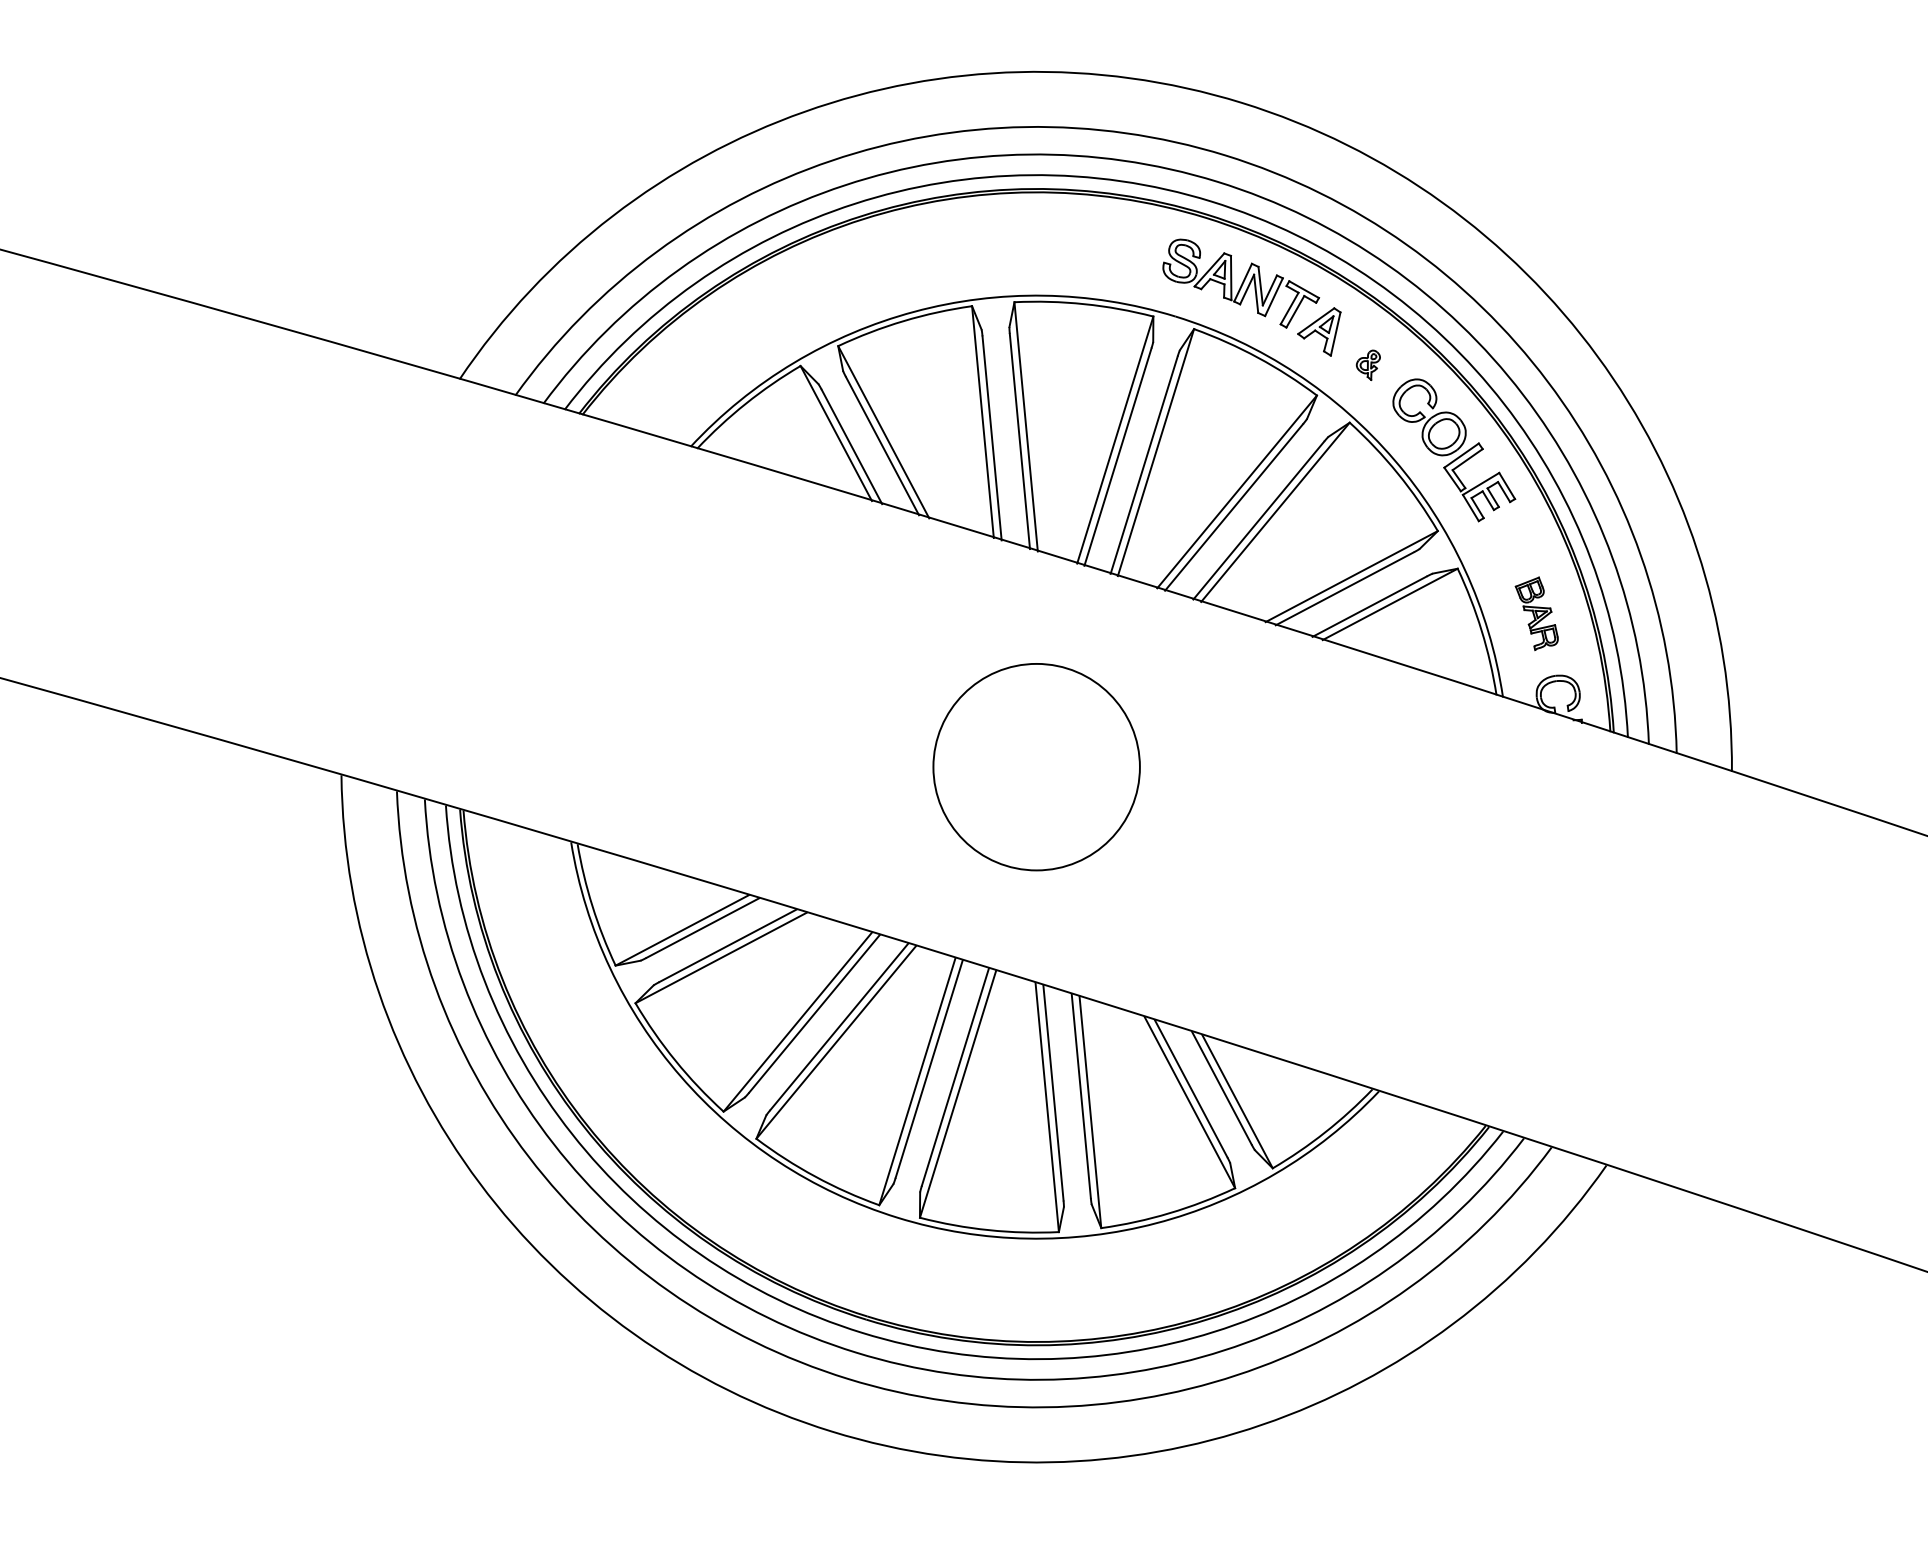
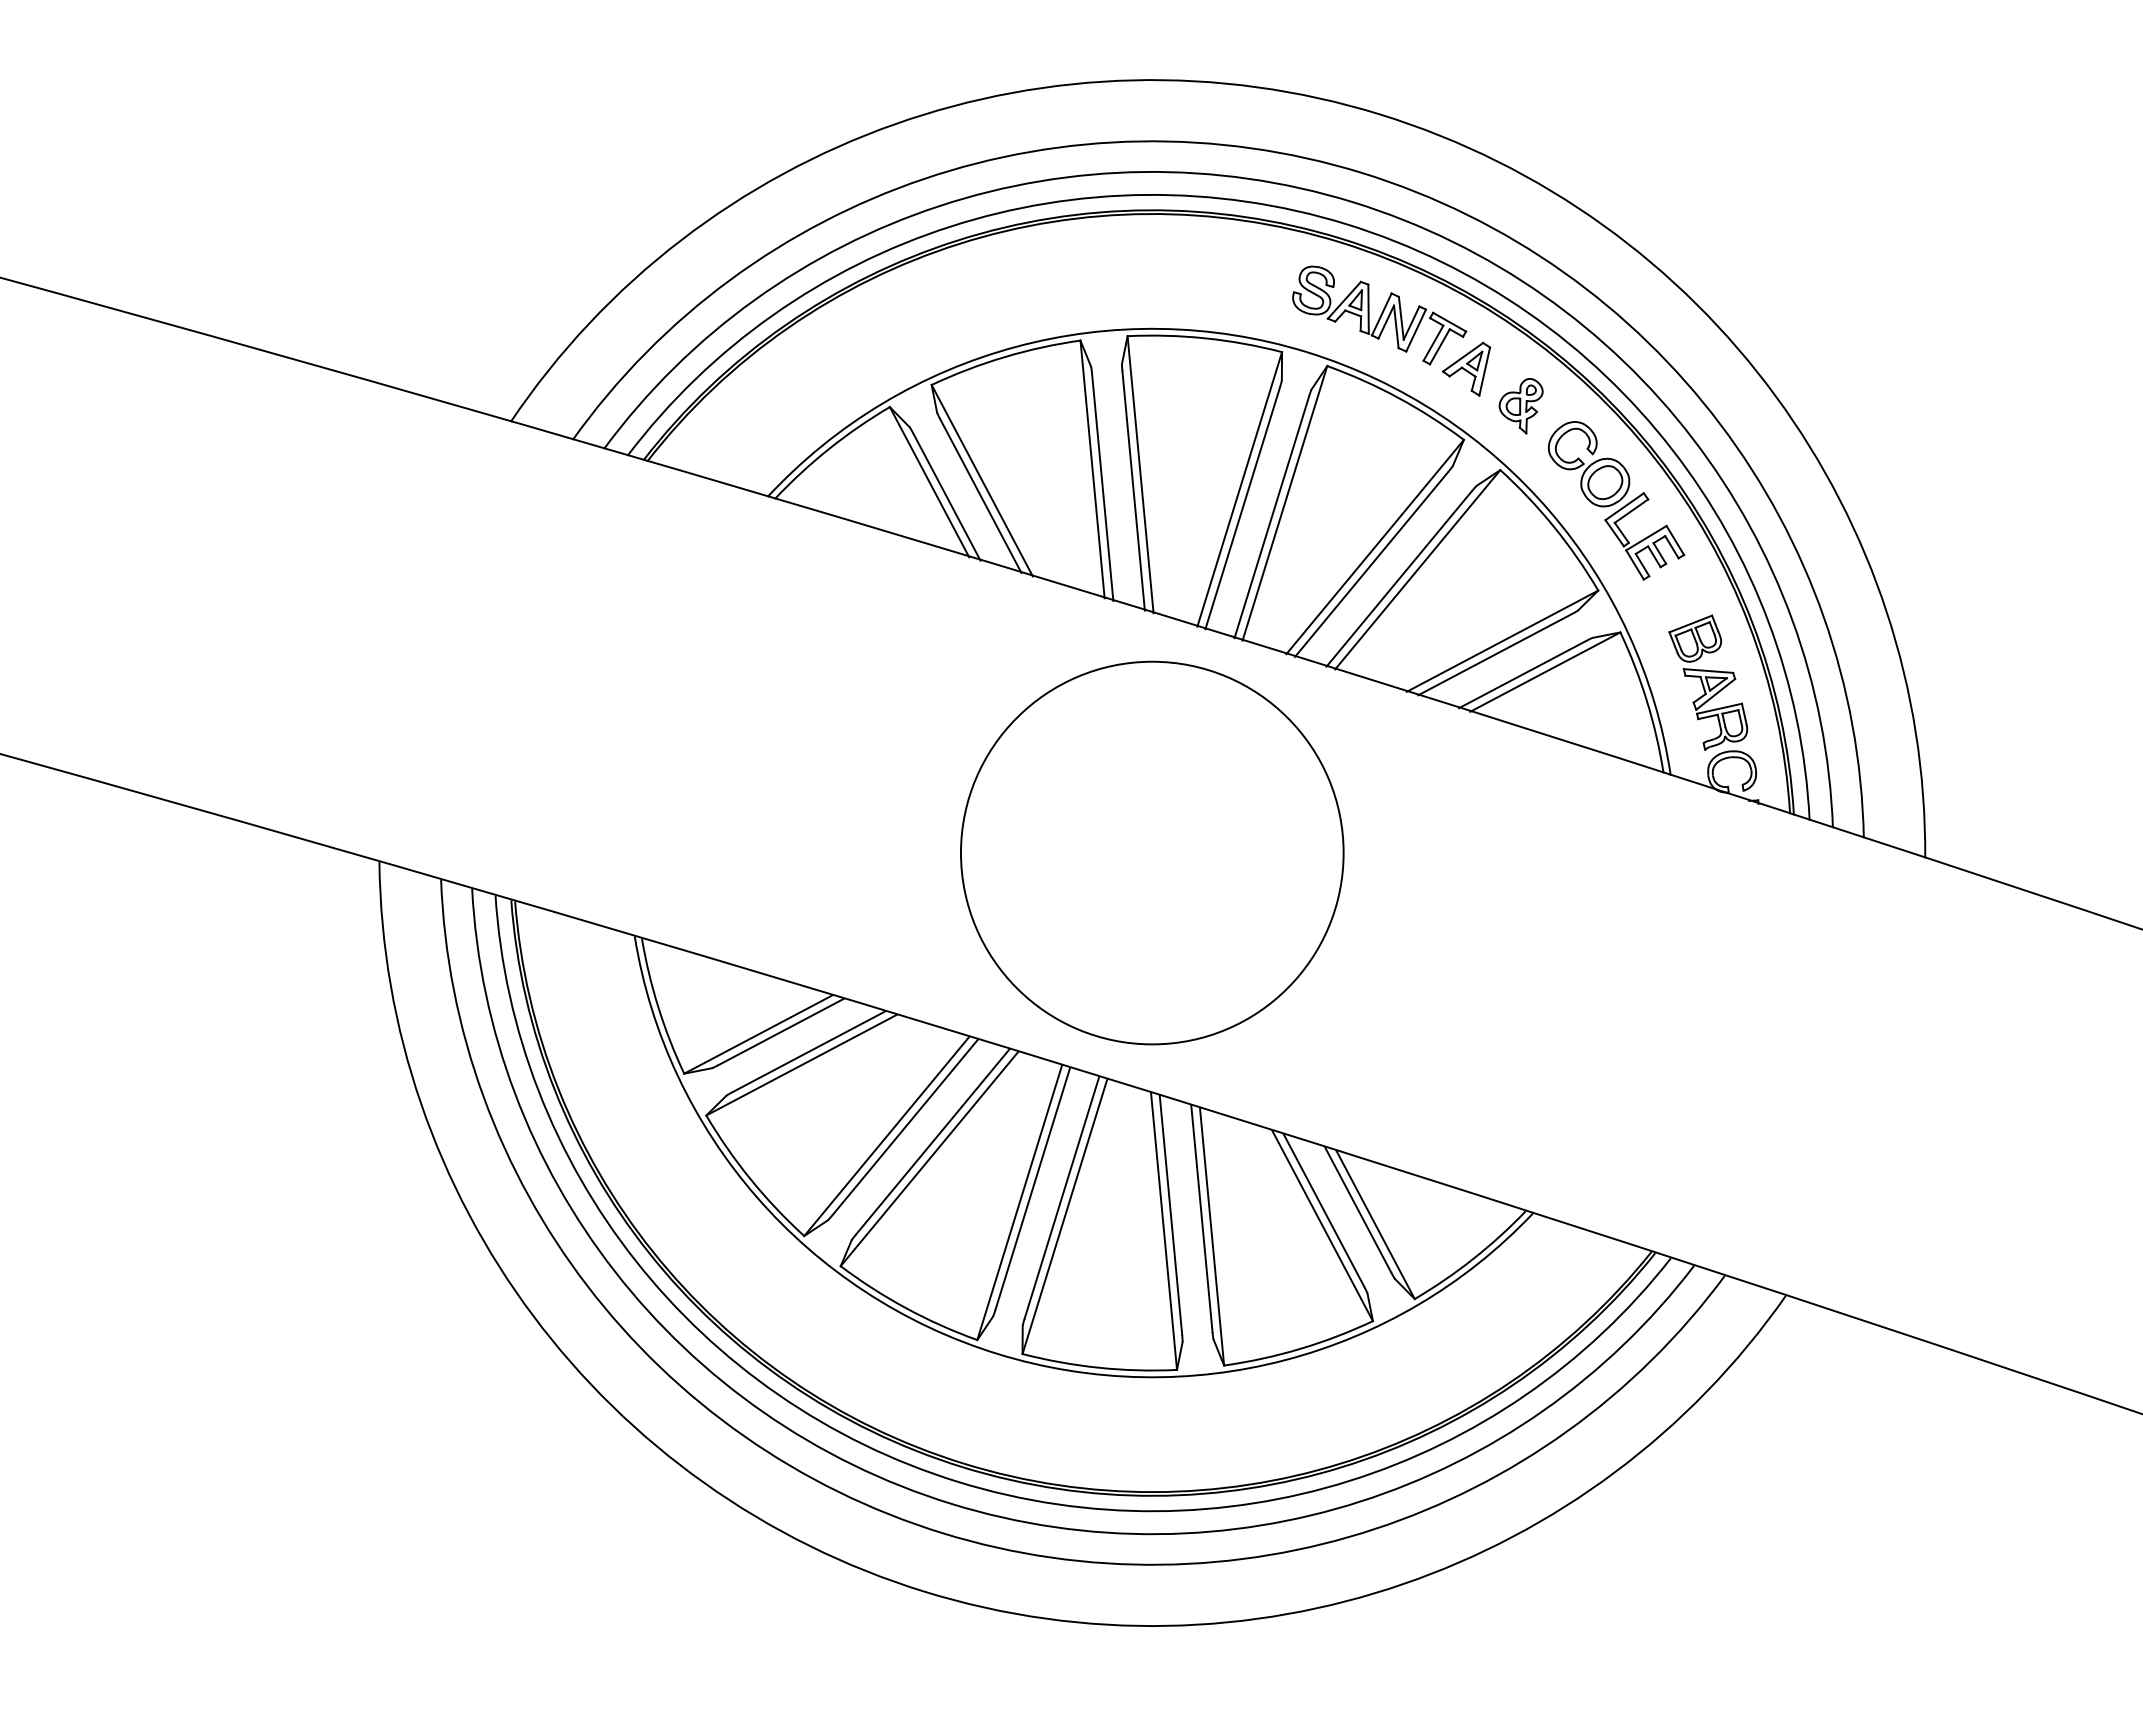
part: (1367, 365) -> (1520, 406), size x1.67
part: (1536, 613) -> (1708, 682), size x1.67
circle: (1035, 766) -> (1151, 852), size x1.67

